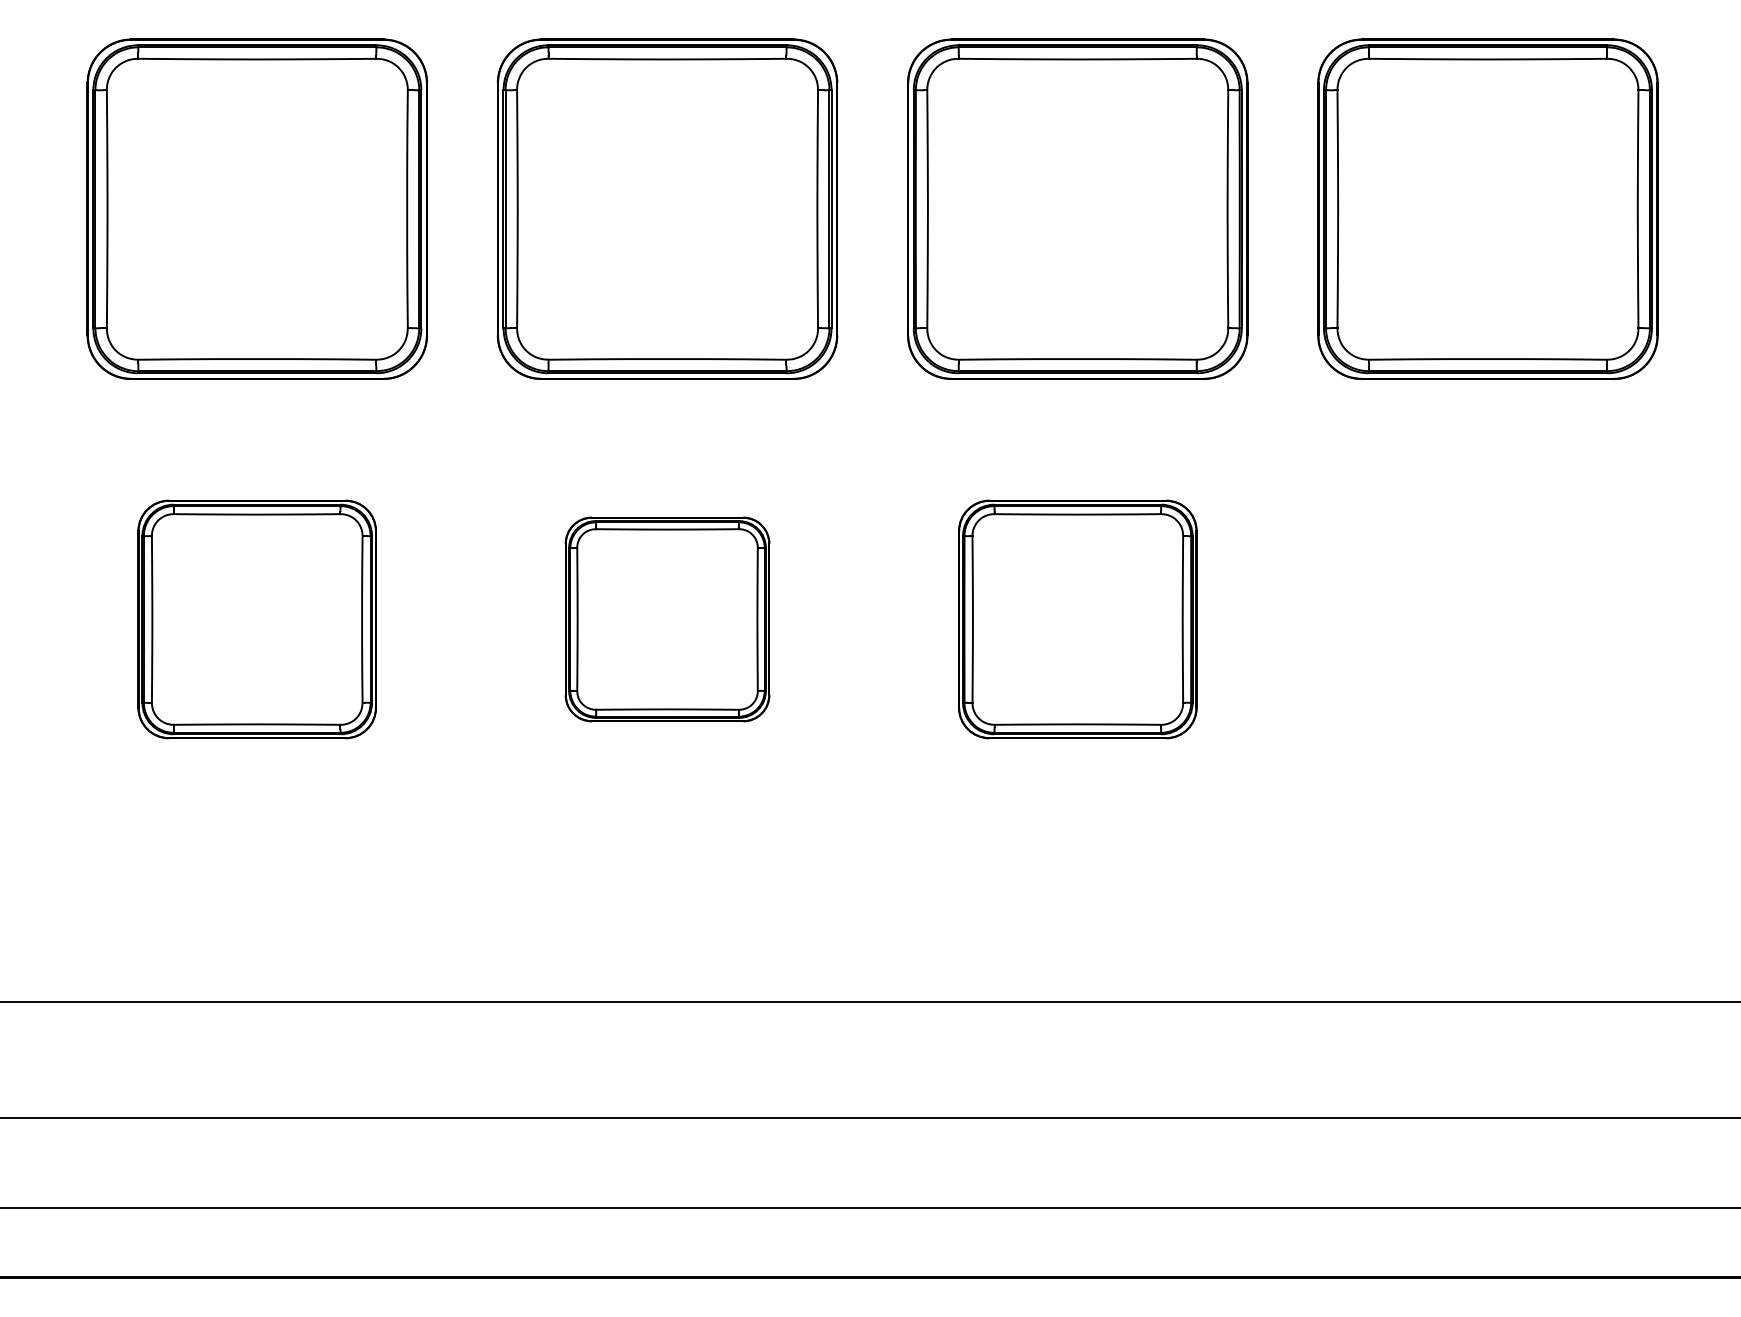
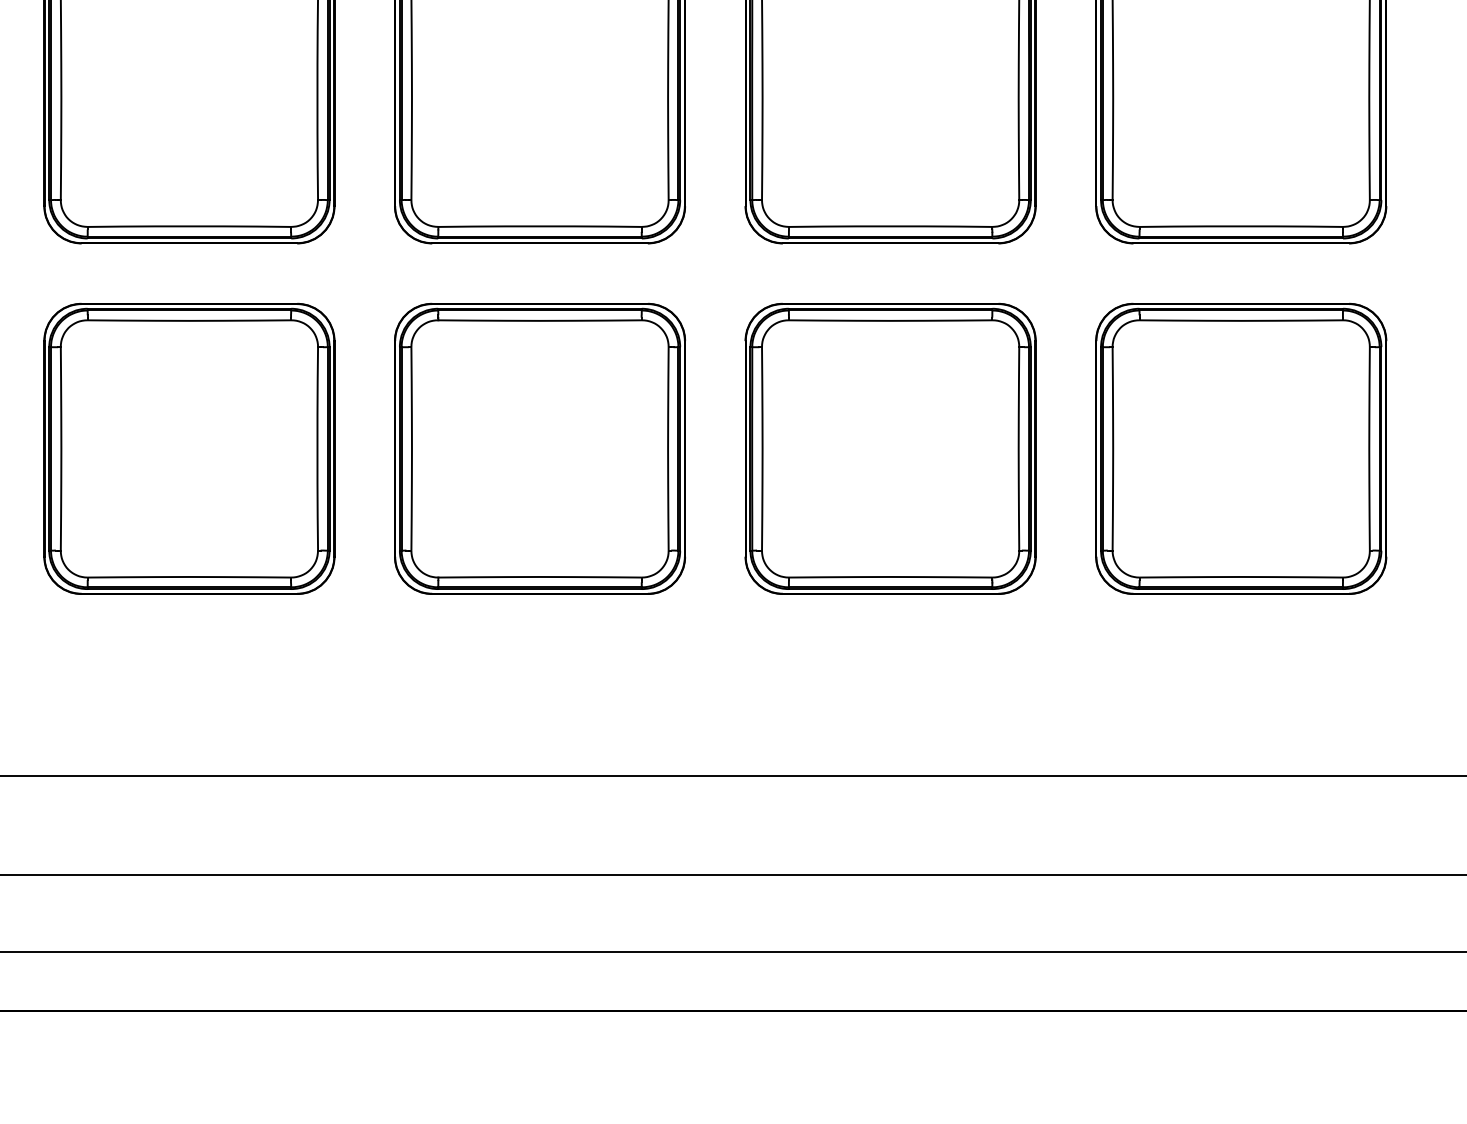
part: (256, 619) -> (188, 448), size x1.43
part: (667, 619) -> (539, 448), size x1.67
part: (1077, 619) -> (890, 448), size x1.43
part: (1487, 619) -> (1240, 448), added

